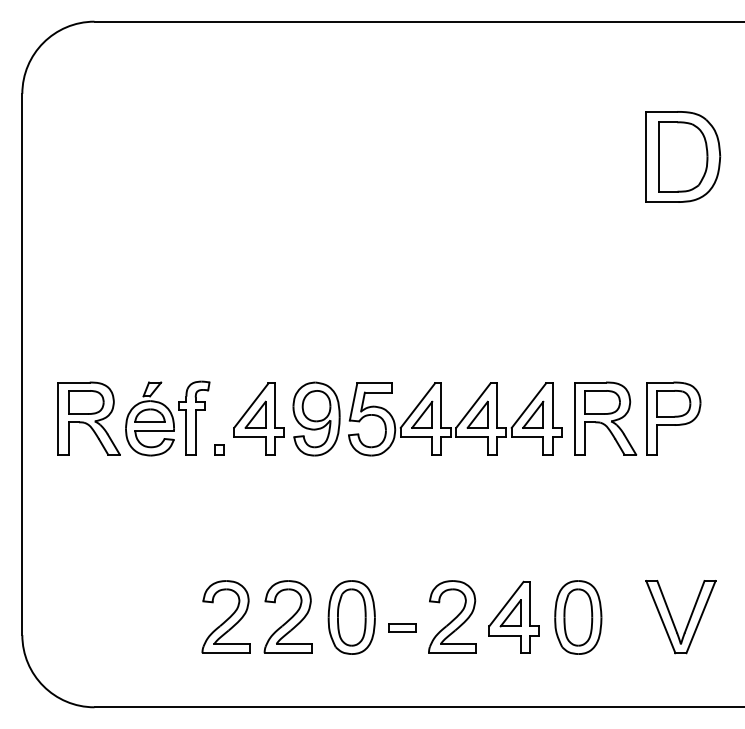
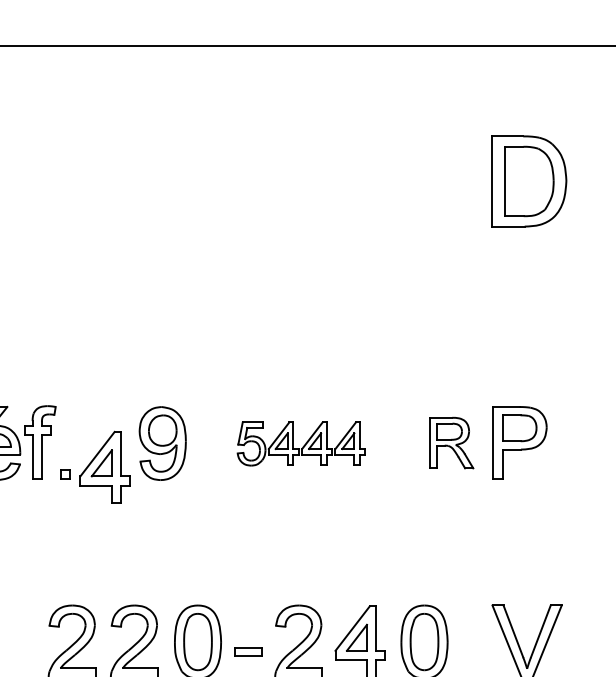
part: (258, 418) -> (104, 466), moved
part: (605, 418) -> (451, 442), size x0.7
part: (455, 419) -> (301, 443), size x0.6

